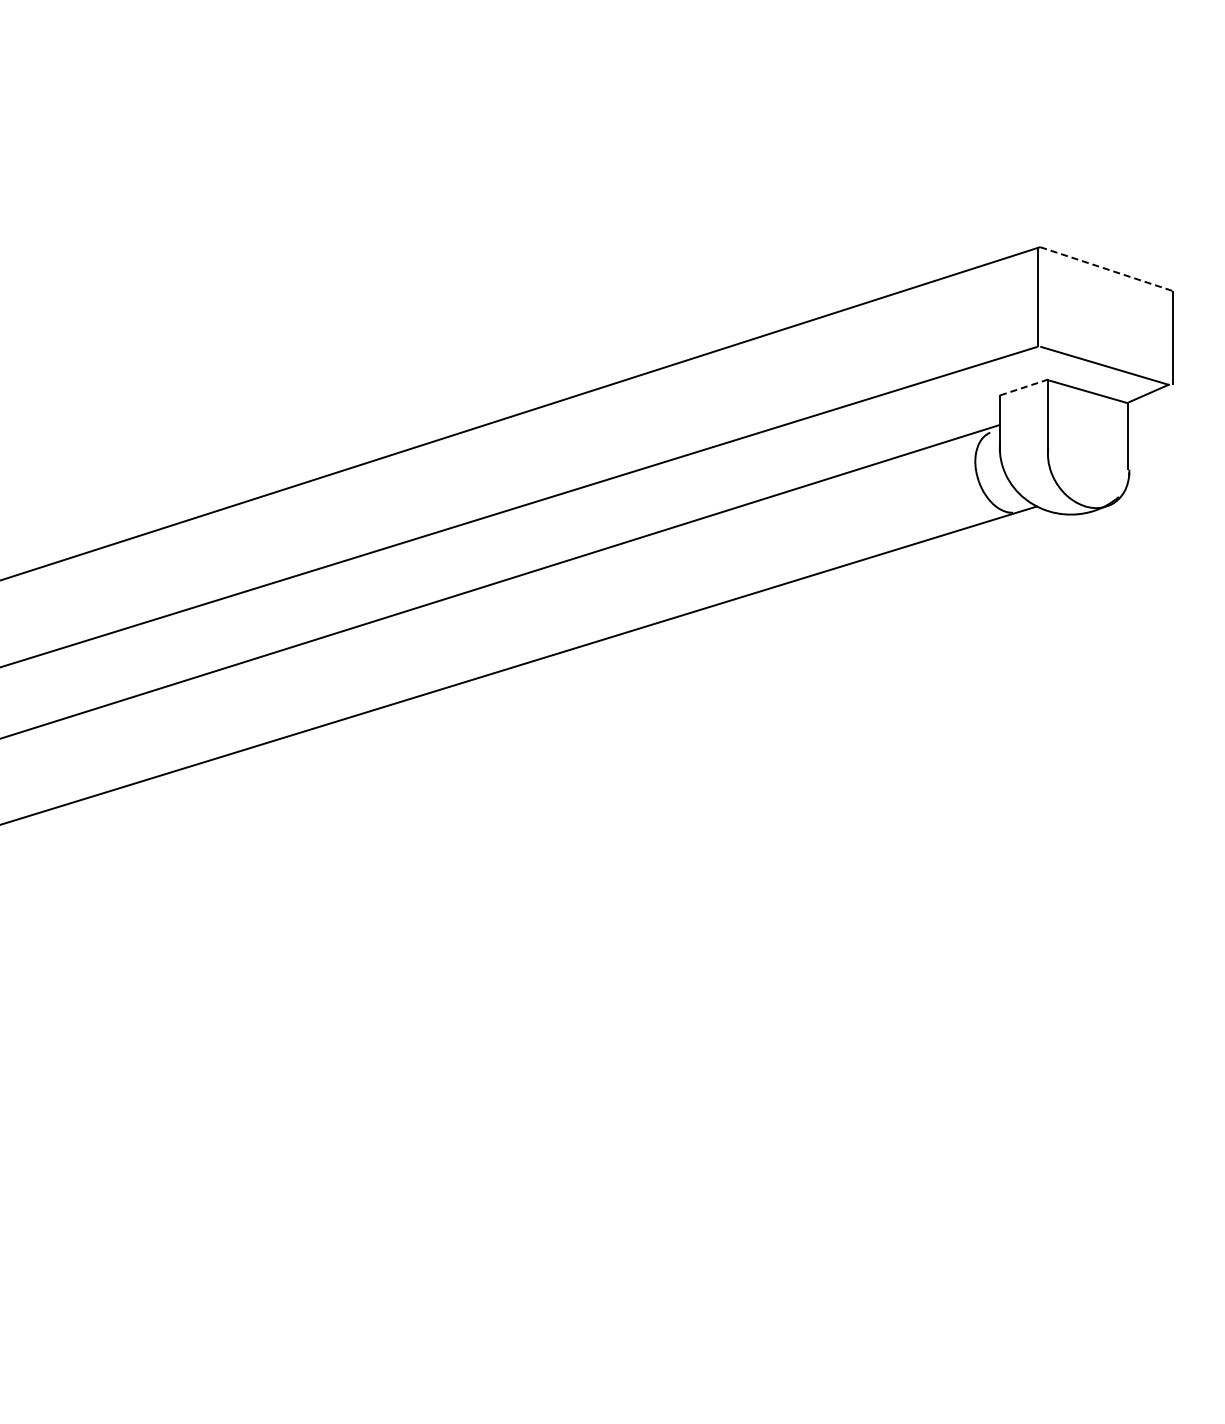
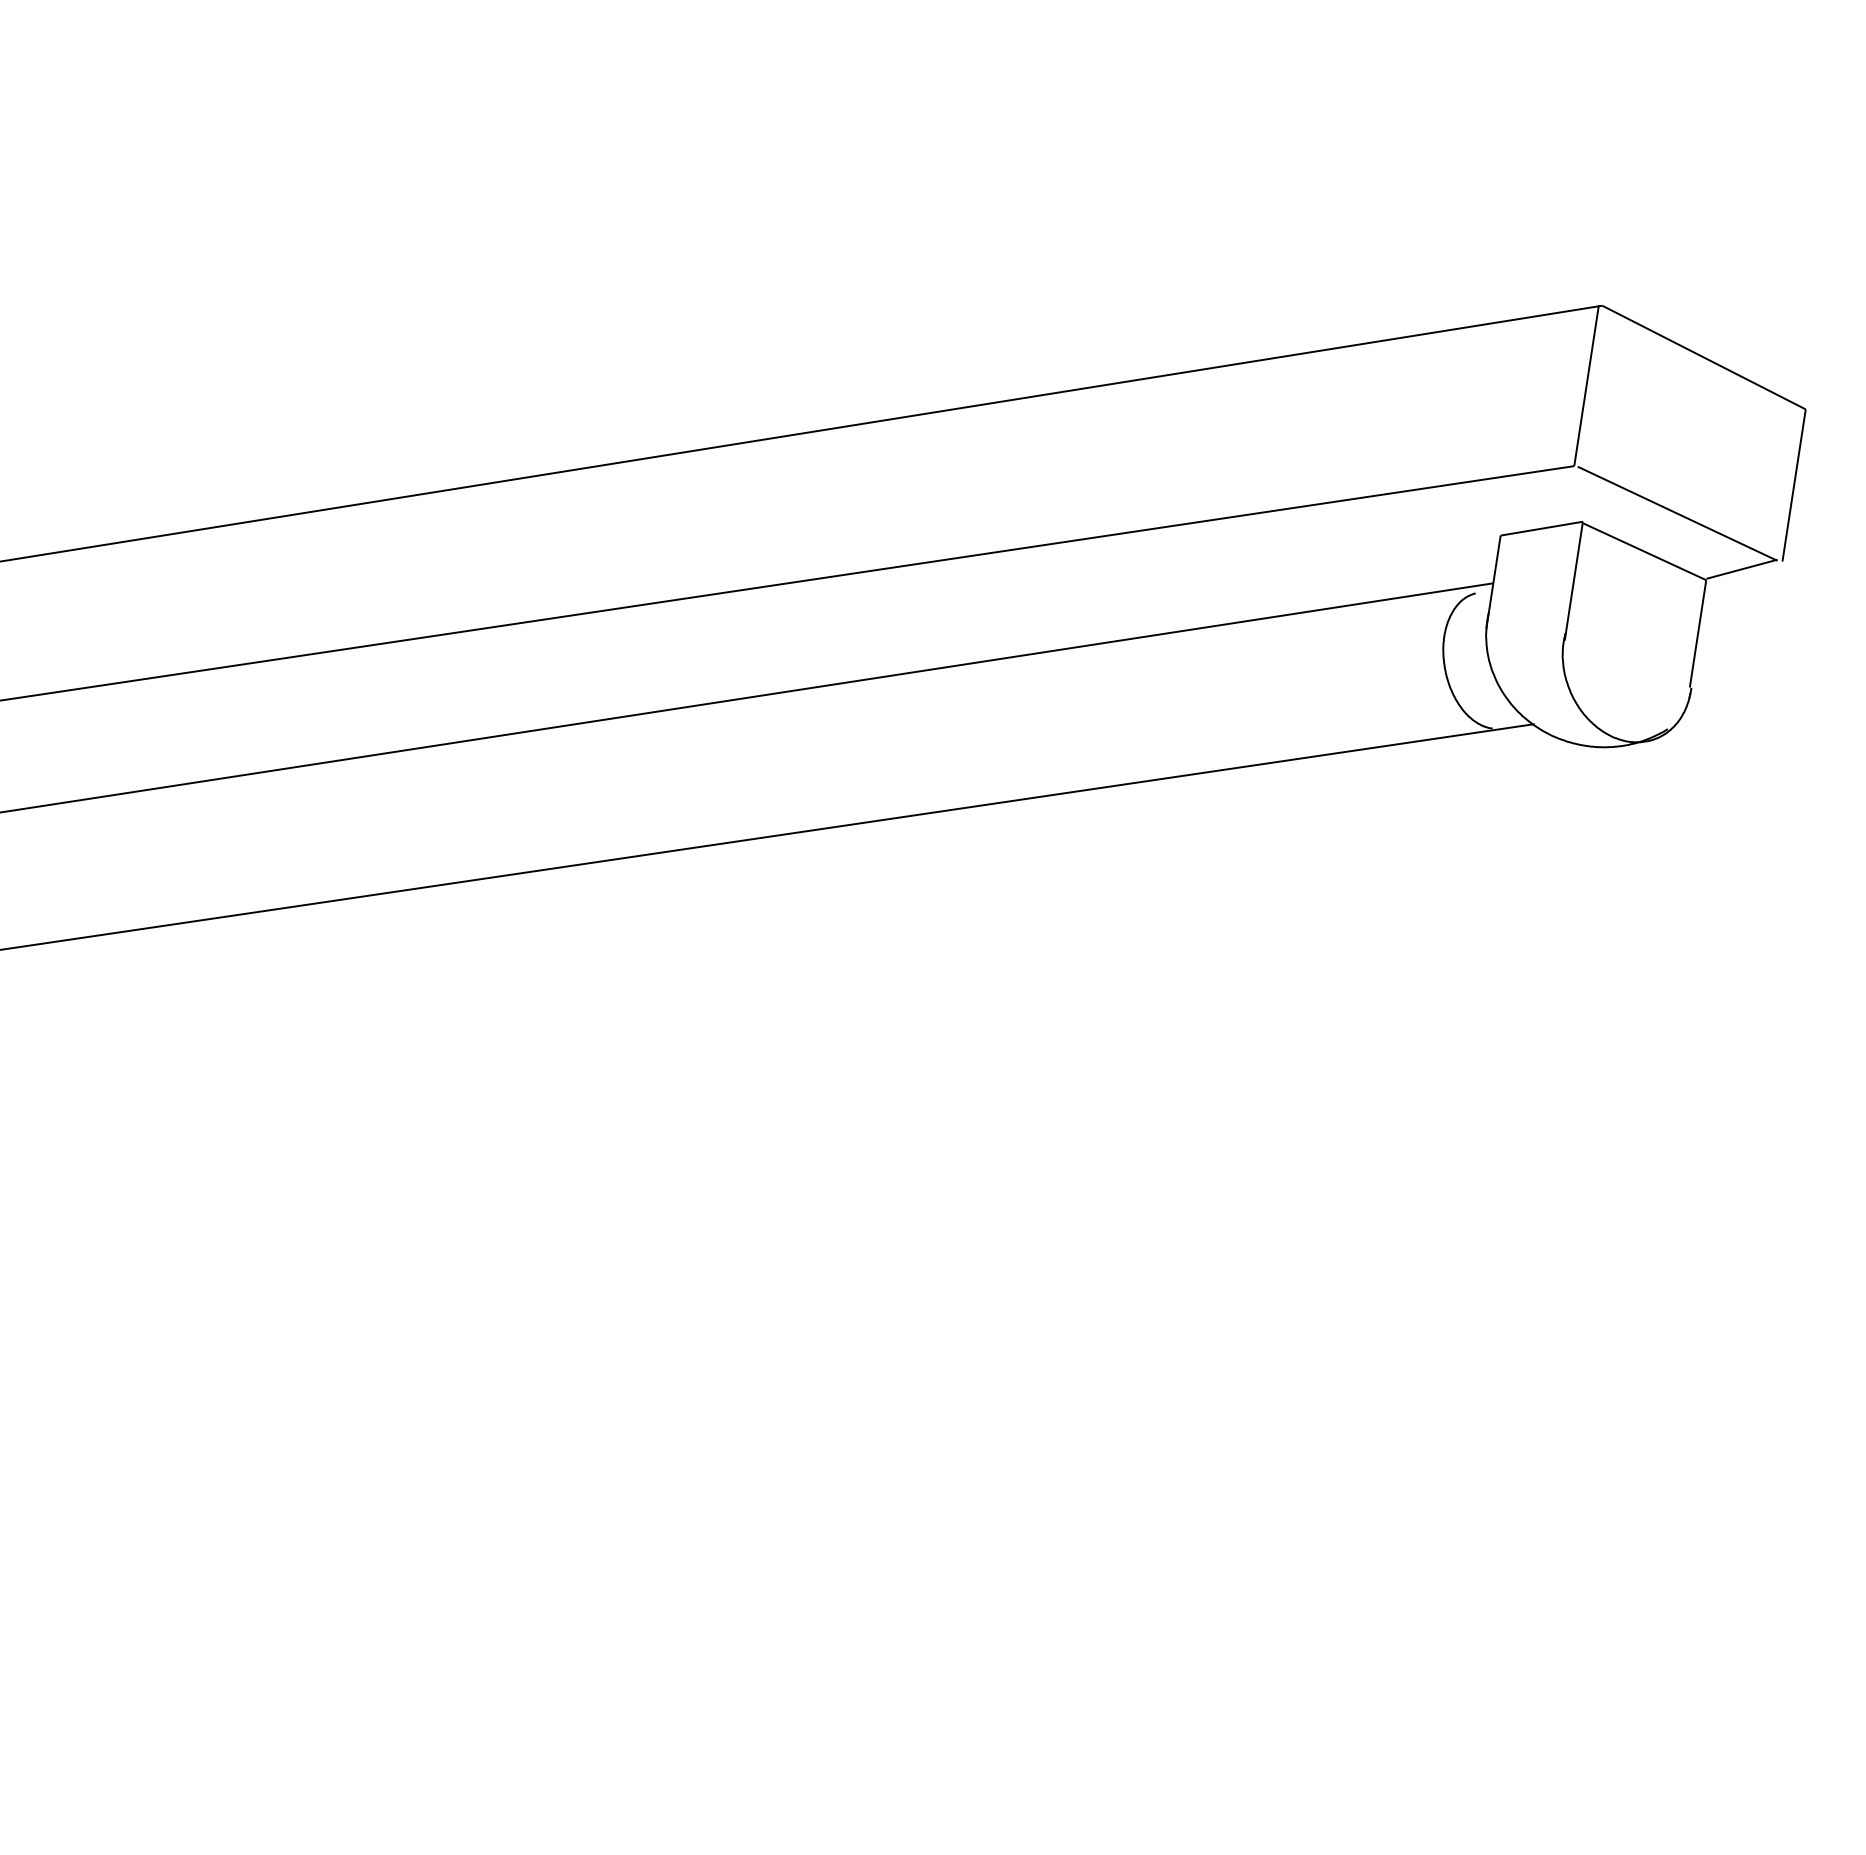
line: (1106, 269) -> (1704, 358), dashed -> solid
line: (1024, 387) -> (1542, 528), dashed -> solid

